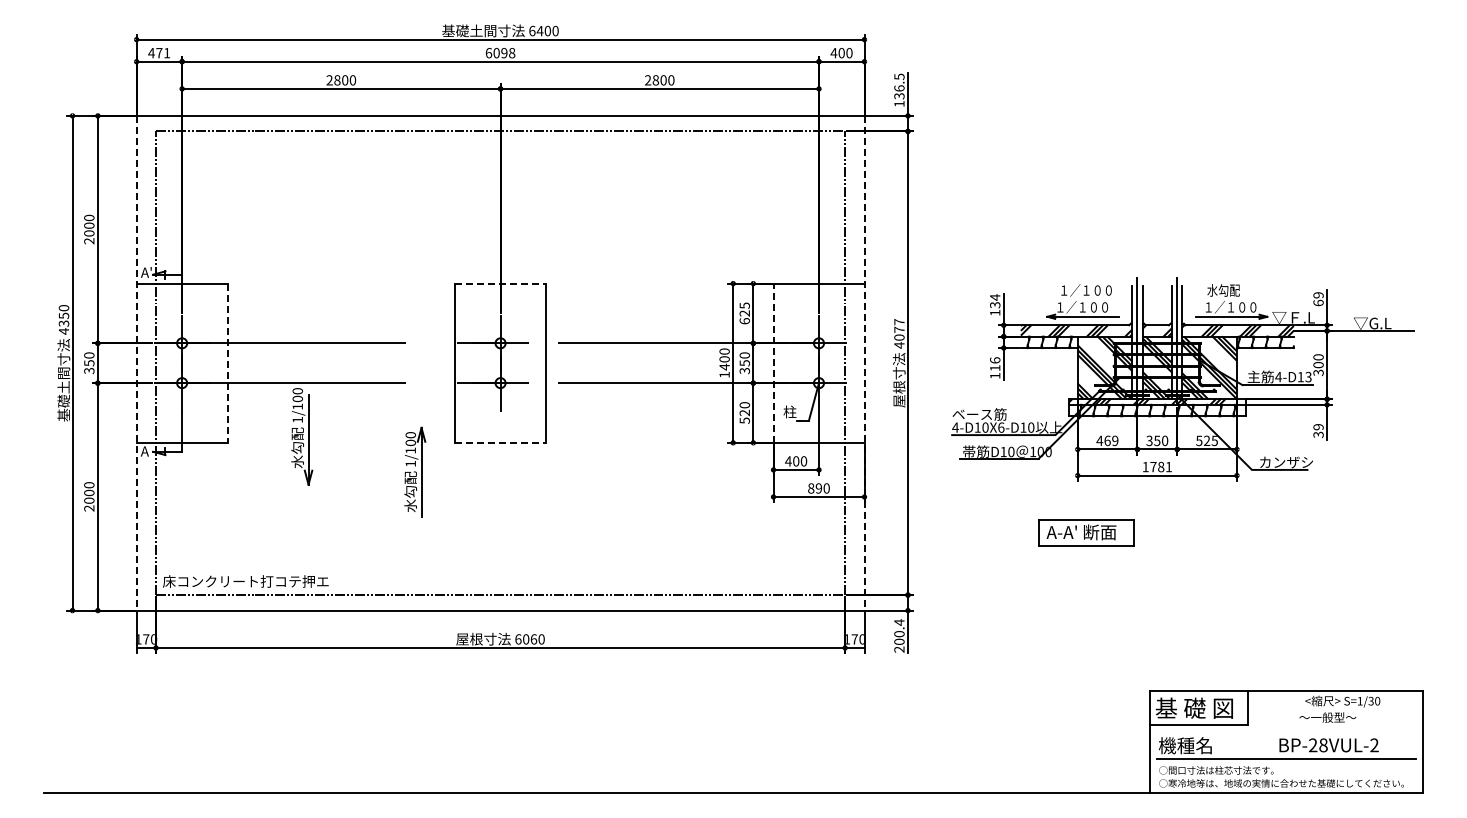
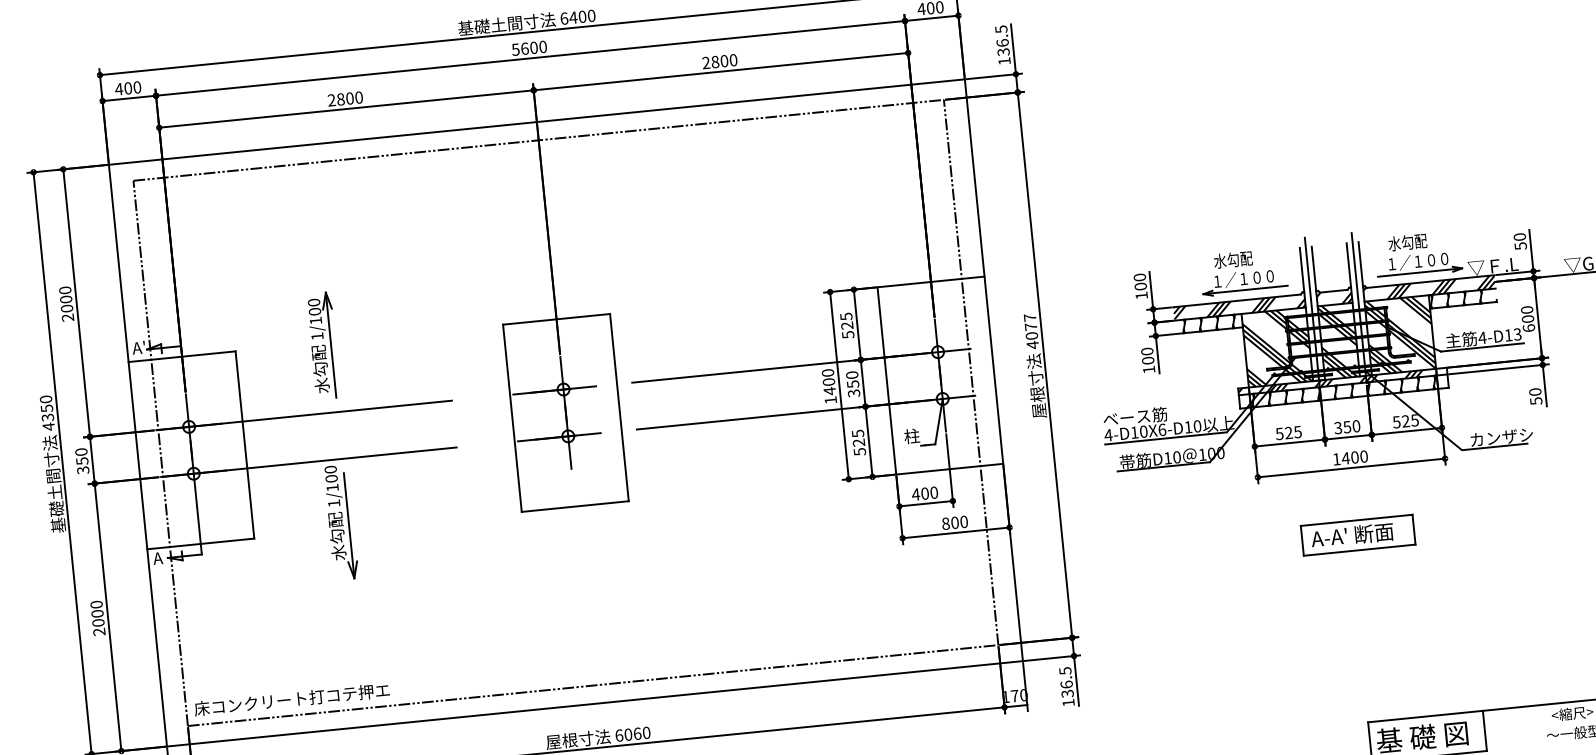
text: (163, 52) -> (133, 87), 471 -> 400
text: (500, 52) -> (529, 47), 6098 -> 5600
line: (501, 283) -> (557, 319), dashed -> solid
text: (1085, 290) -> (1245, 258), １／１００ -> 水勾配
text: (1318, 299) -> (1520, 241), 69 -> 50
text: (995, 301) -> (1140, 282), 134 -> 100
text: (744, 321) -> (847, 335), 625 -> 525
line: (136, 363) -> (137, 455), dashed -> solid
line: (227, 363) -> (244, 445), dashed -> solid
line: (773, 363) -> (886, 381), dashed -> solid
line: (864, 363) -> (993, 370), dashed -> solid
text: (995, 364) -> (1148, 356), 116 -> 100
text: (1318, 372) -> (1528, 327), 300 -> 600
text: (744, 405) -> (857, 434), 520 -> 525
text: (1318, 430) -> (1535, 396), 39 -> 50
text: (1107, 440) -> (1288, 432), 469 -> 525
line: (501, 442) -> (576, 506), dashed -> solid
text: (1161, 466) -> (1355, 456), 1781 -> 1400
part: (415, 471) -> (323, 344), moved
text: (818, 488) -> (954, 522), 890 -> 800
part: (1086, 532) -> (1358, 534), moved
text: (899, 635) -> (1066, 686), 200.4 -> 136.5

